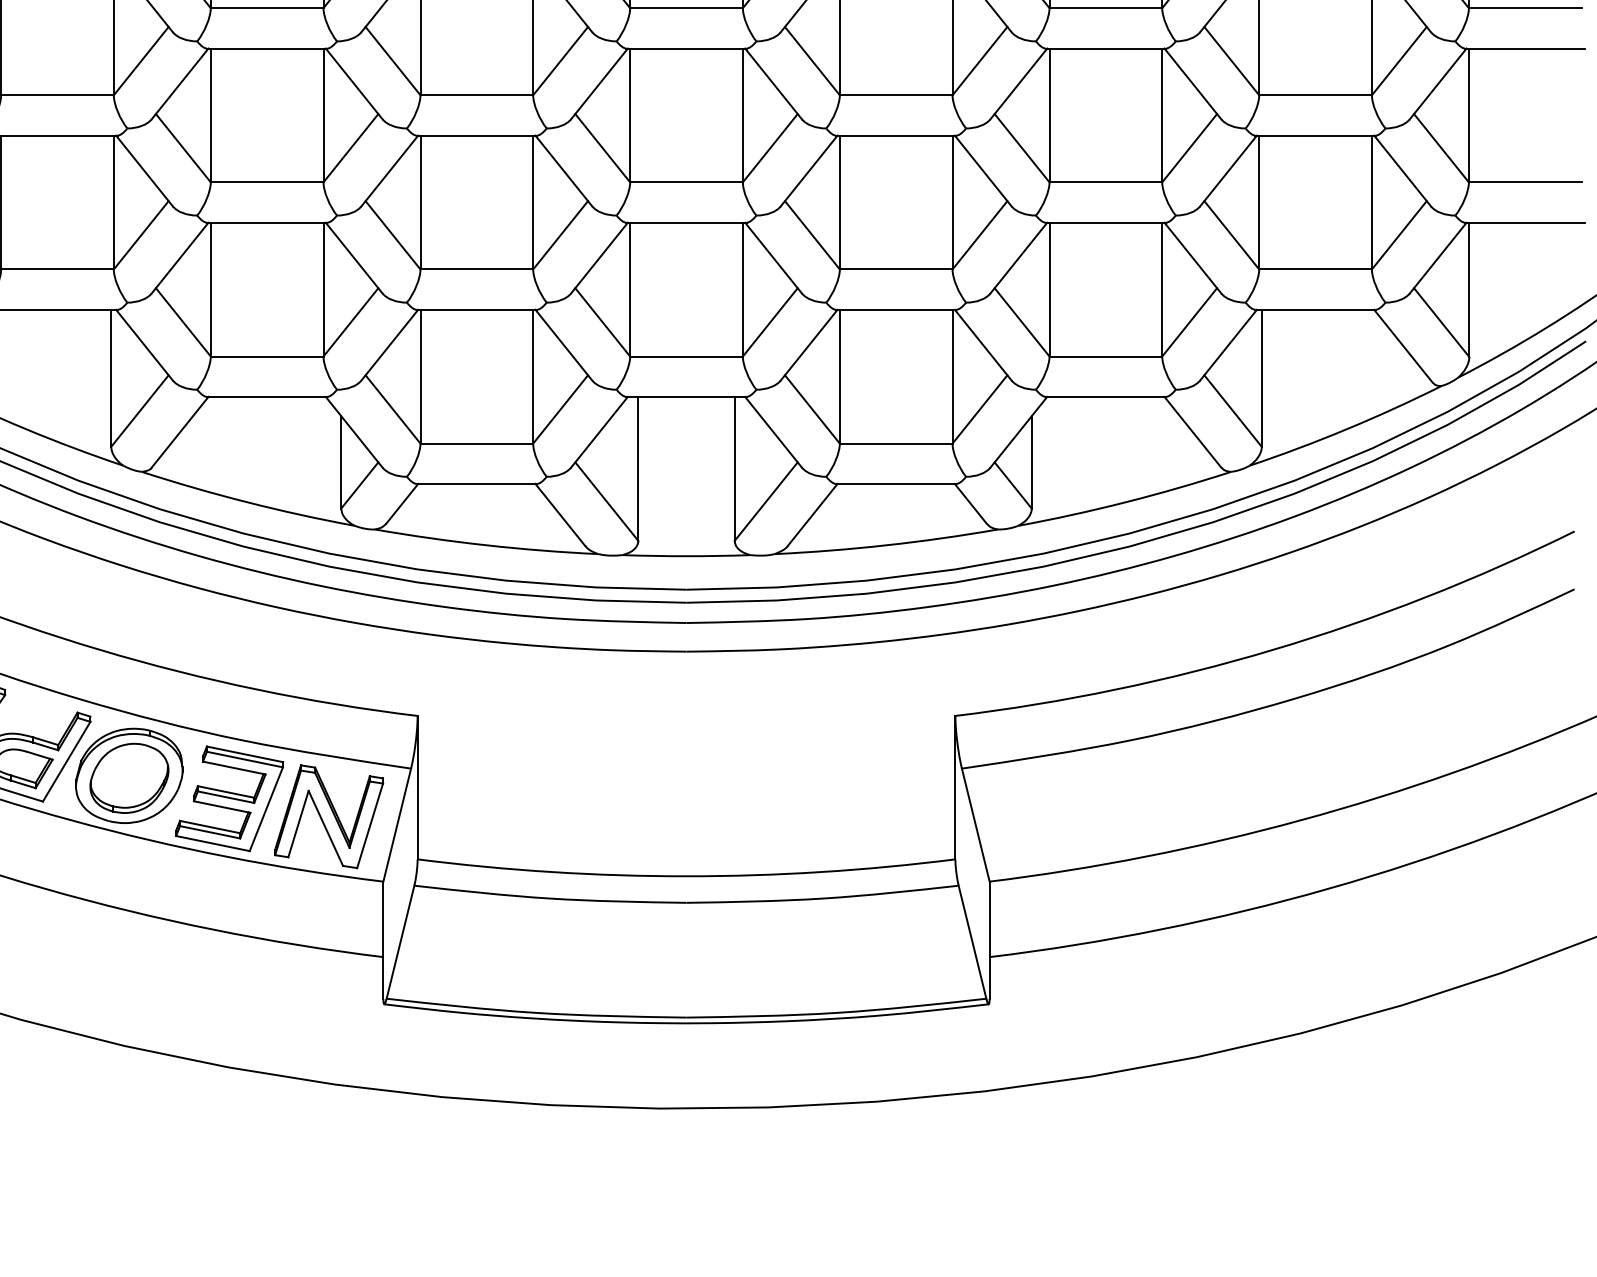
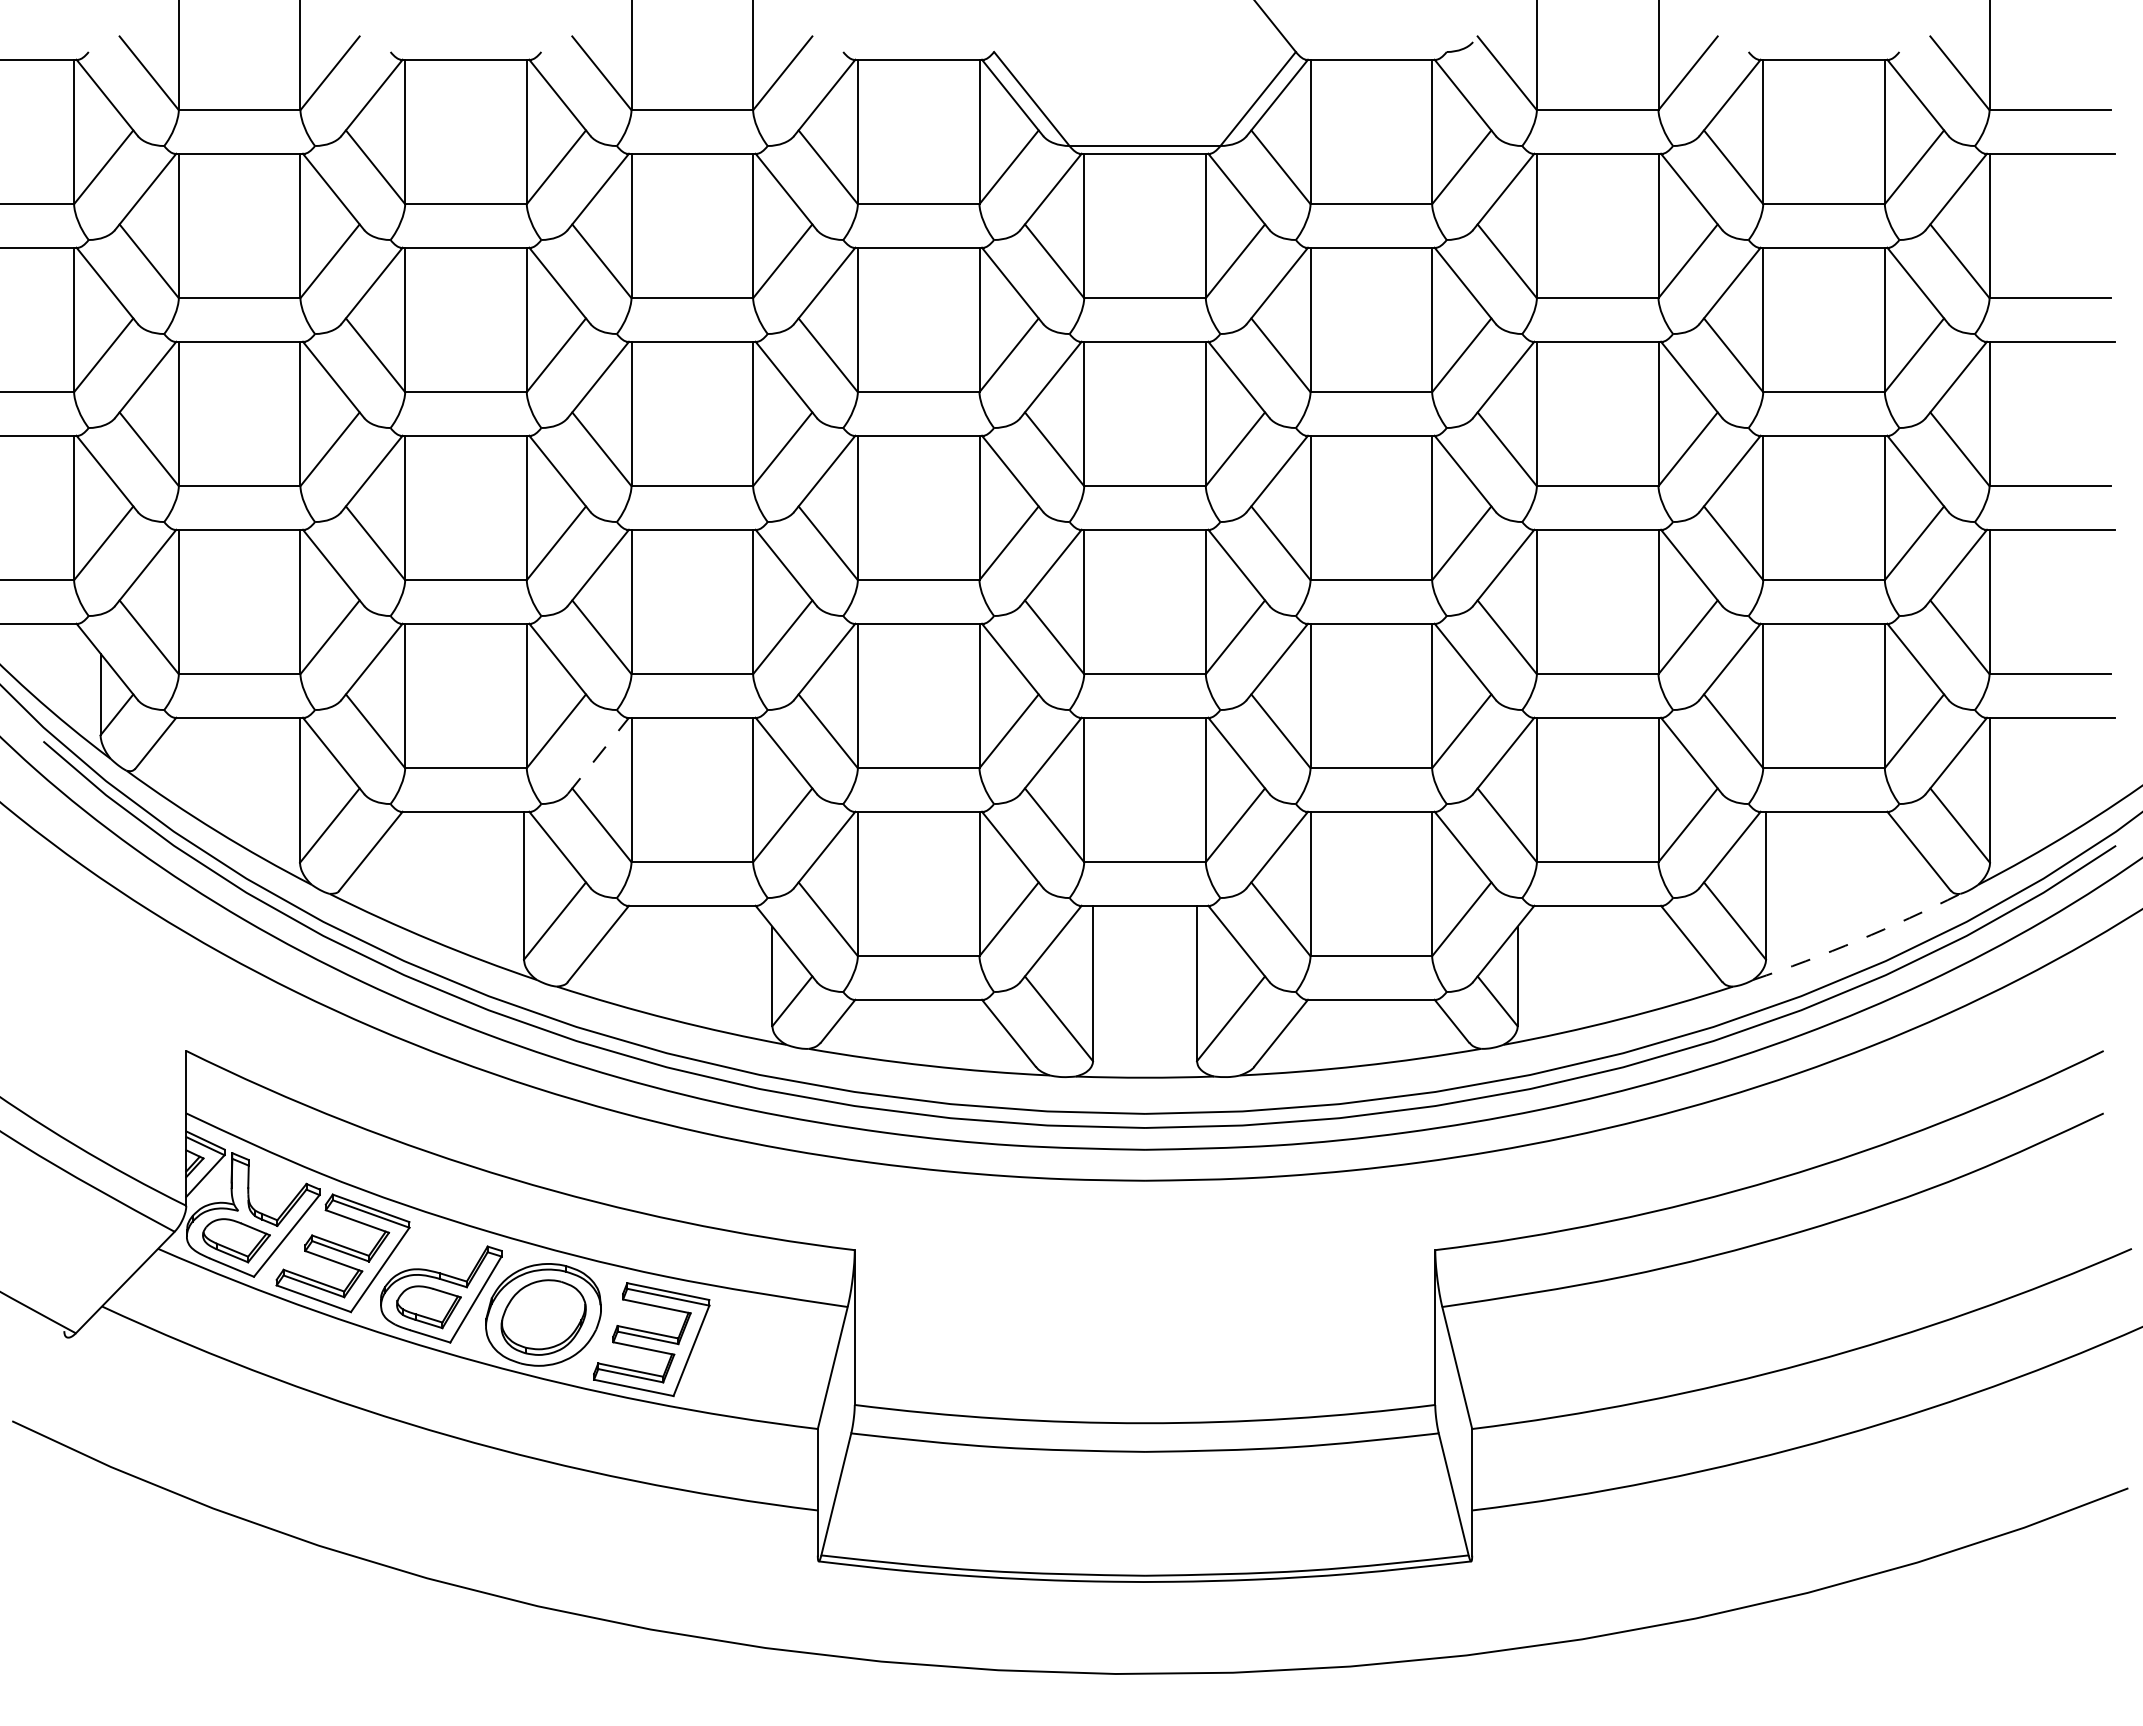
line: (180, 257) -> (598, 755), solid -> dashed
arc: (1347, 429) -> (1858, 940), solid -> dashed
part: (329, 816) -> (759, 1358), removed

